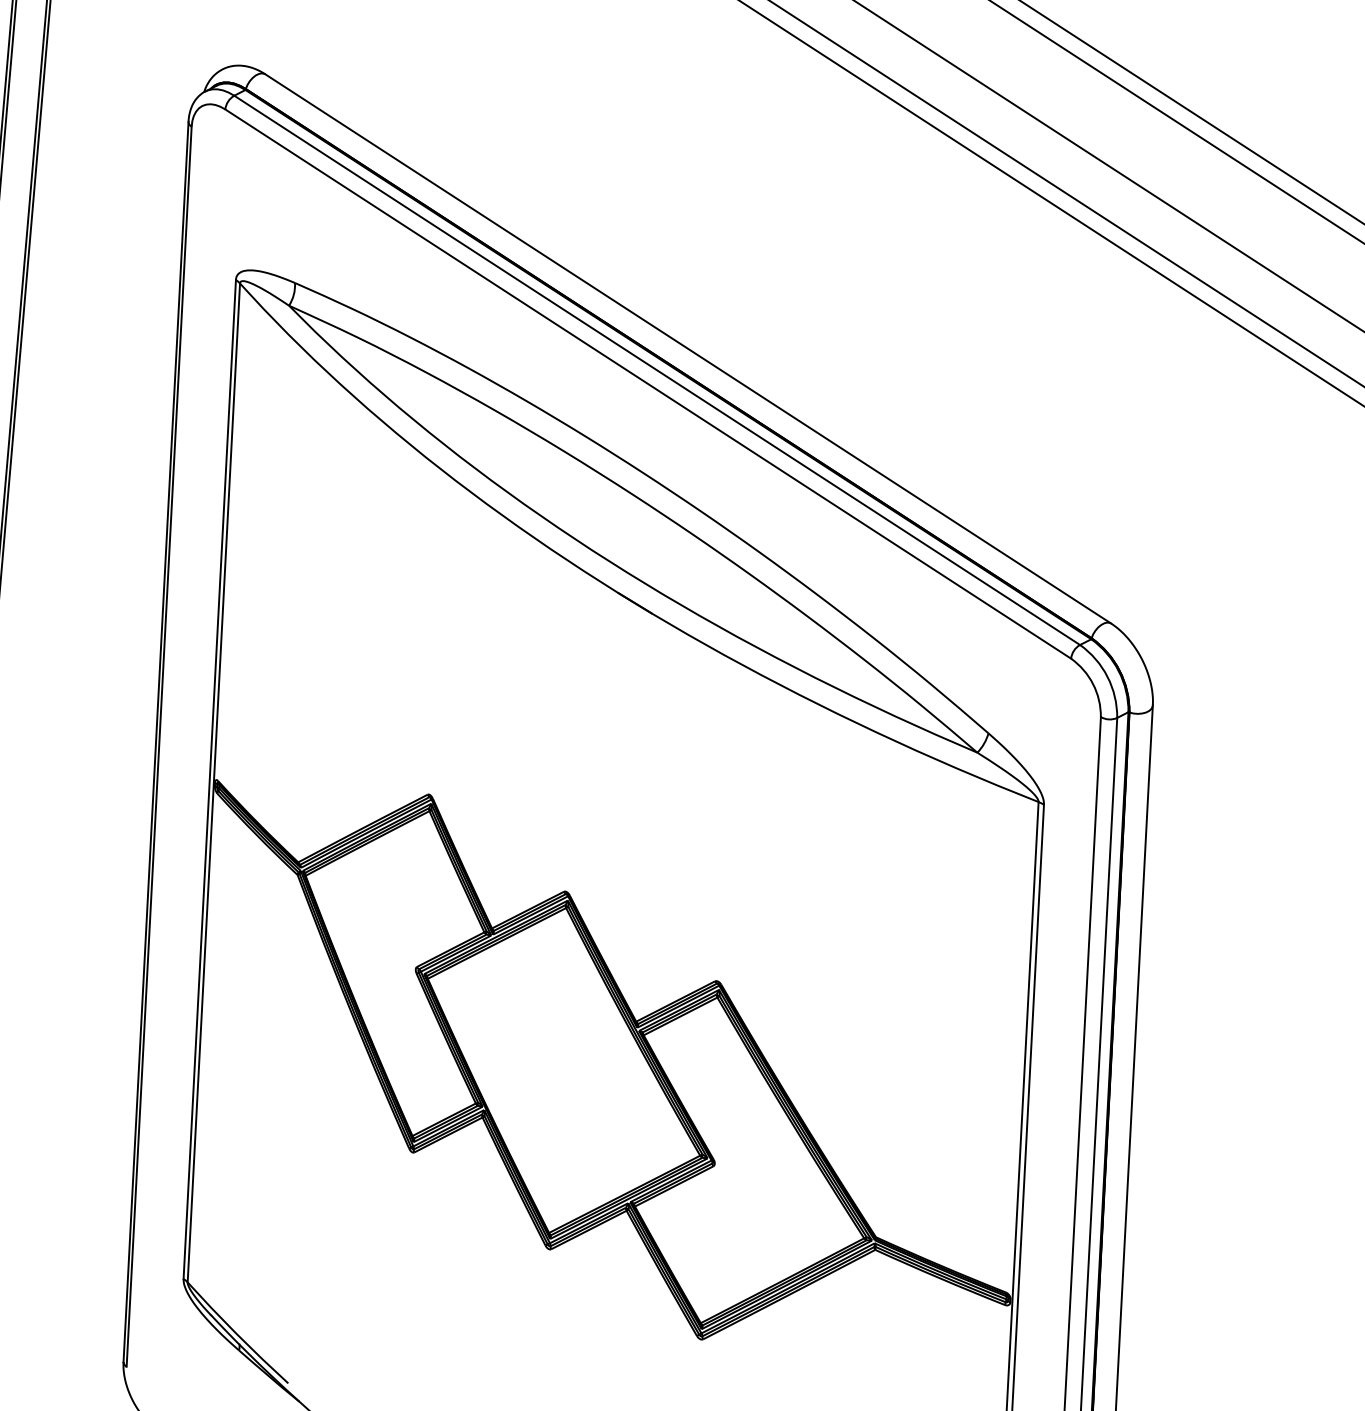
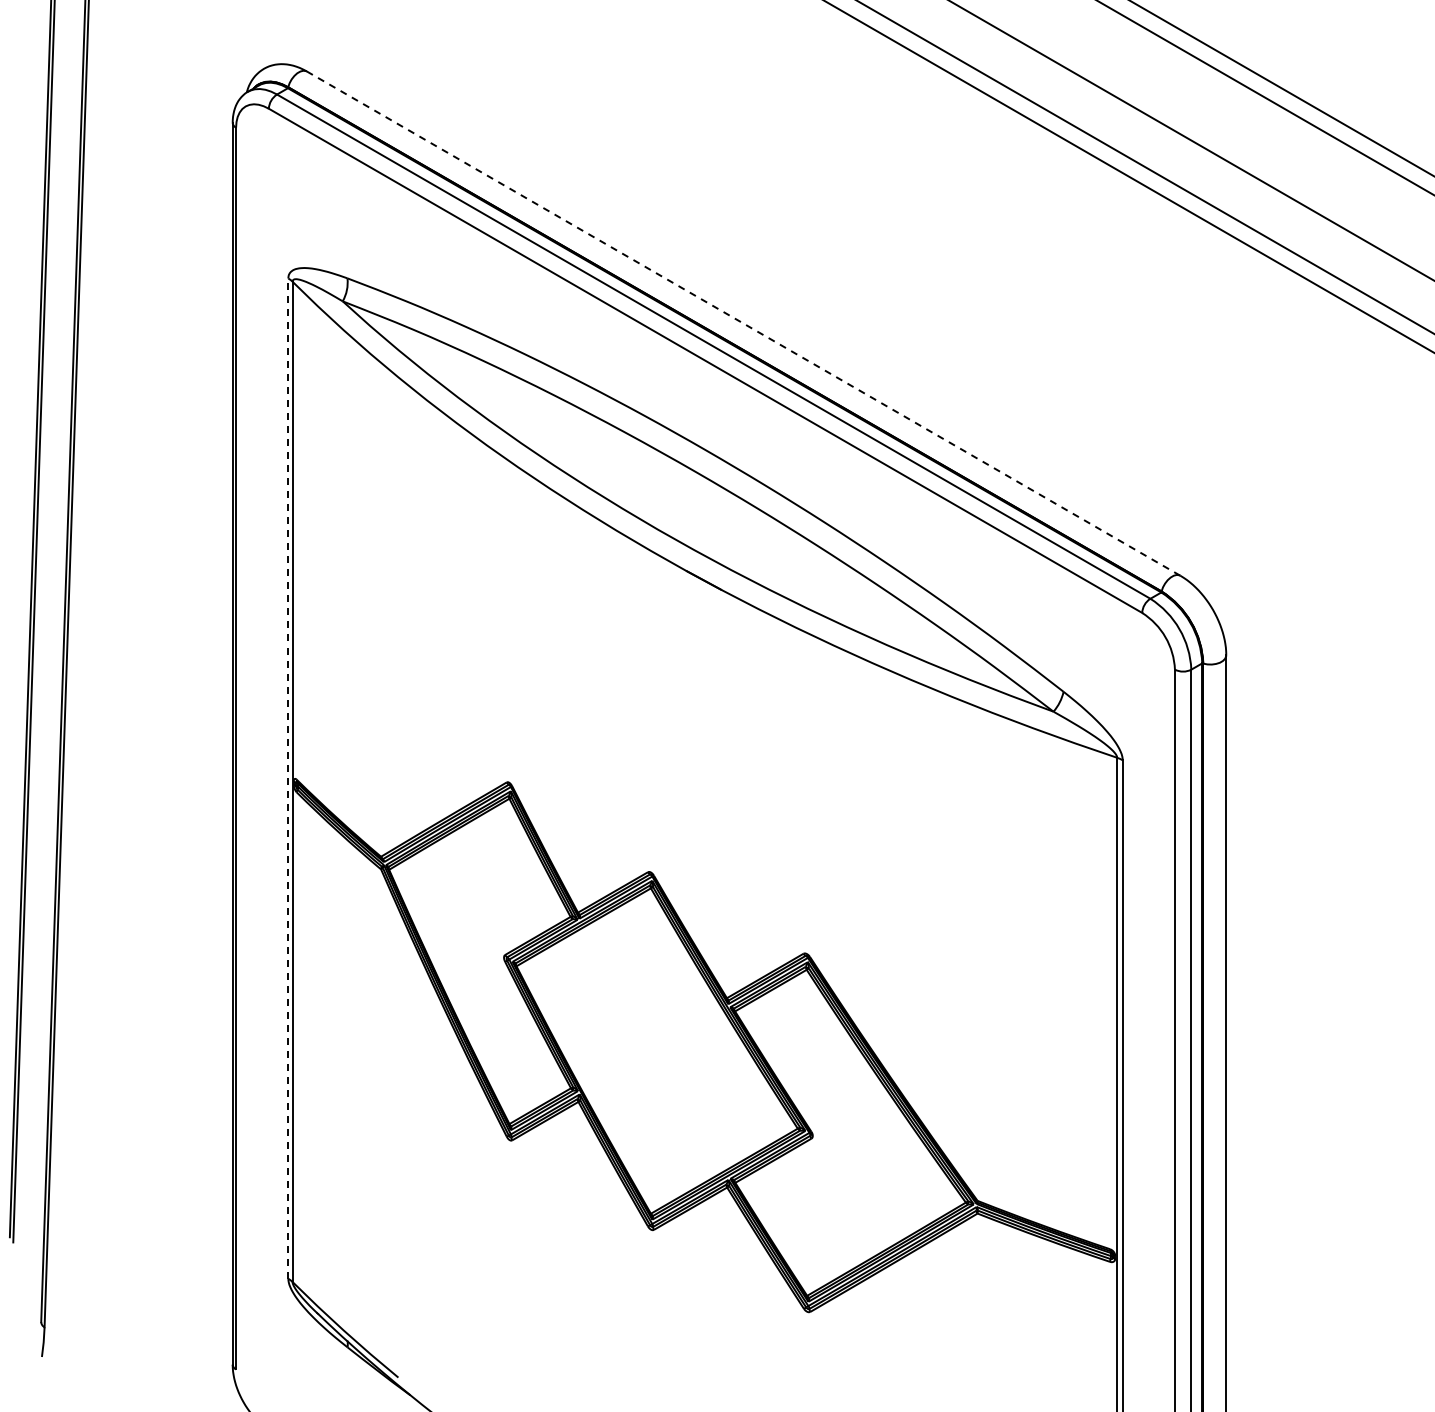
line: (688, 348) -> (743, 323), solid -> dashed
line: (209, 779) -> (288, 778), solid -> dashed

